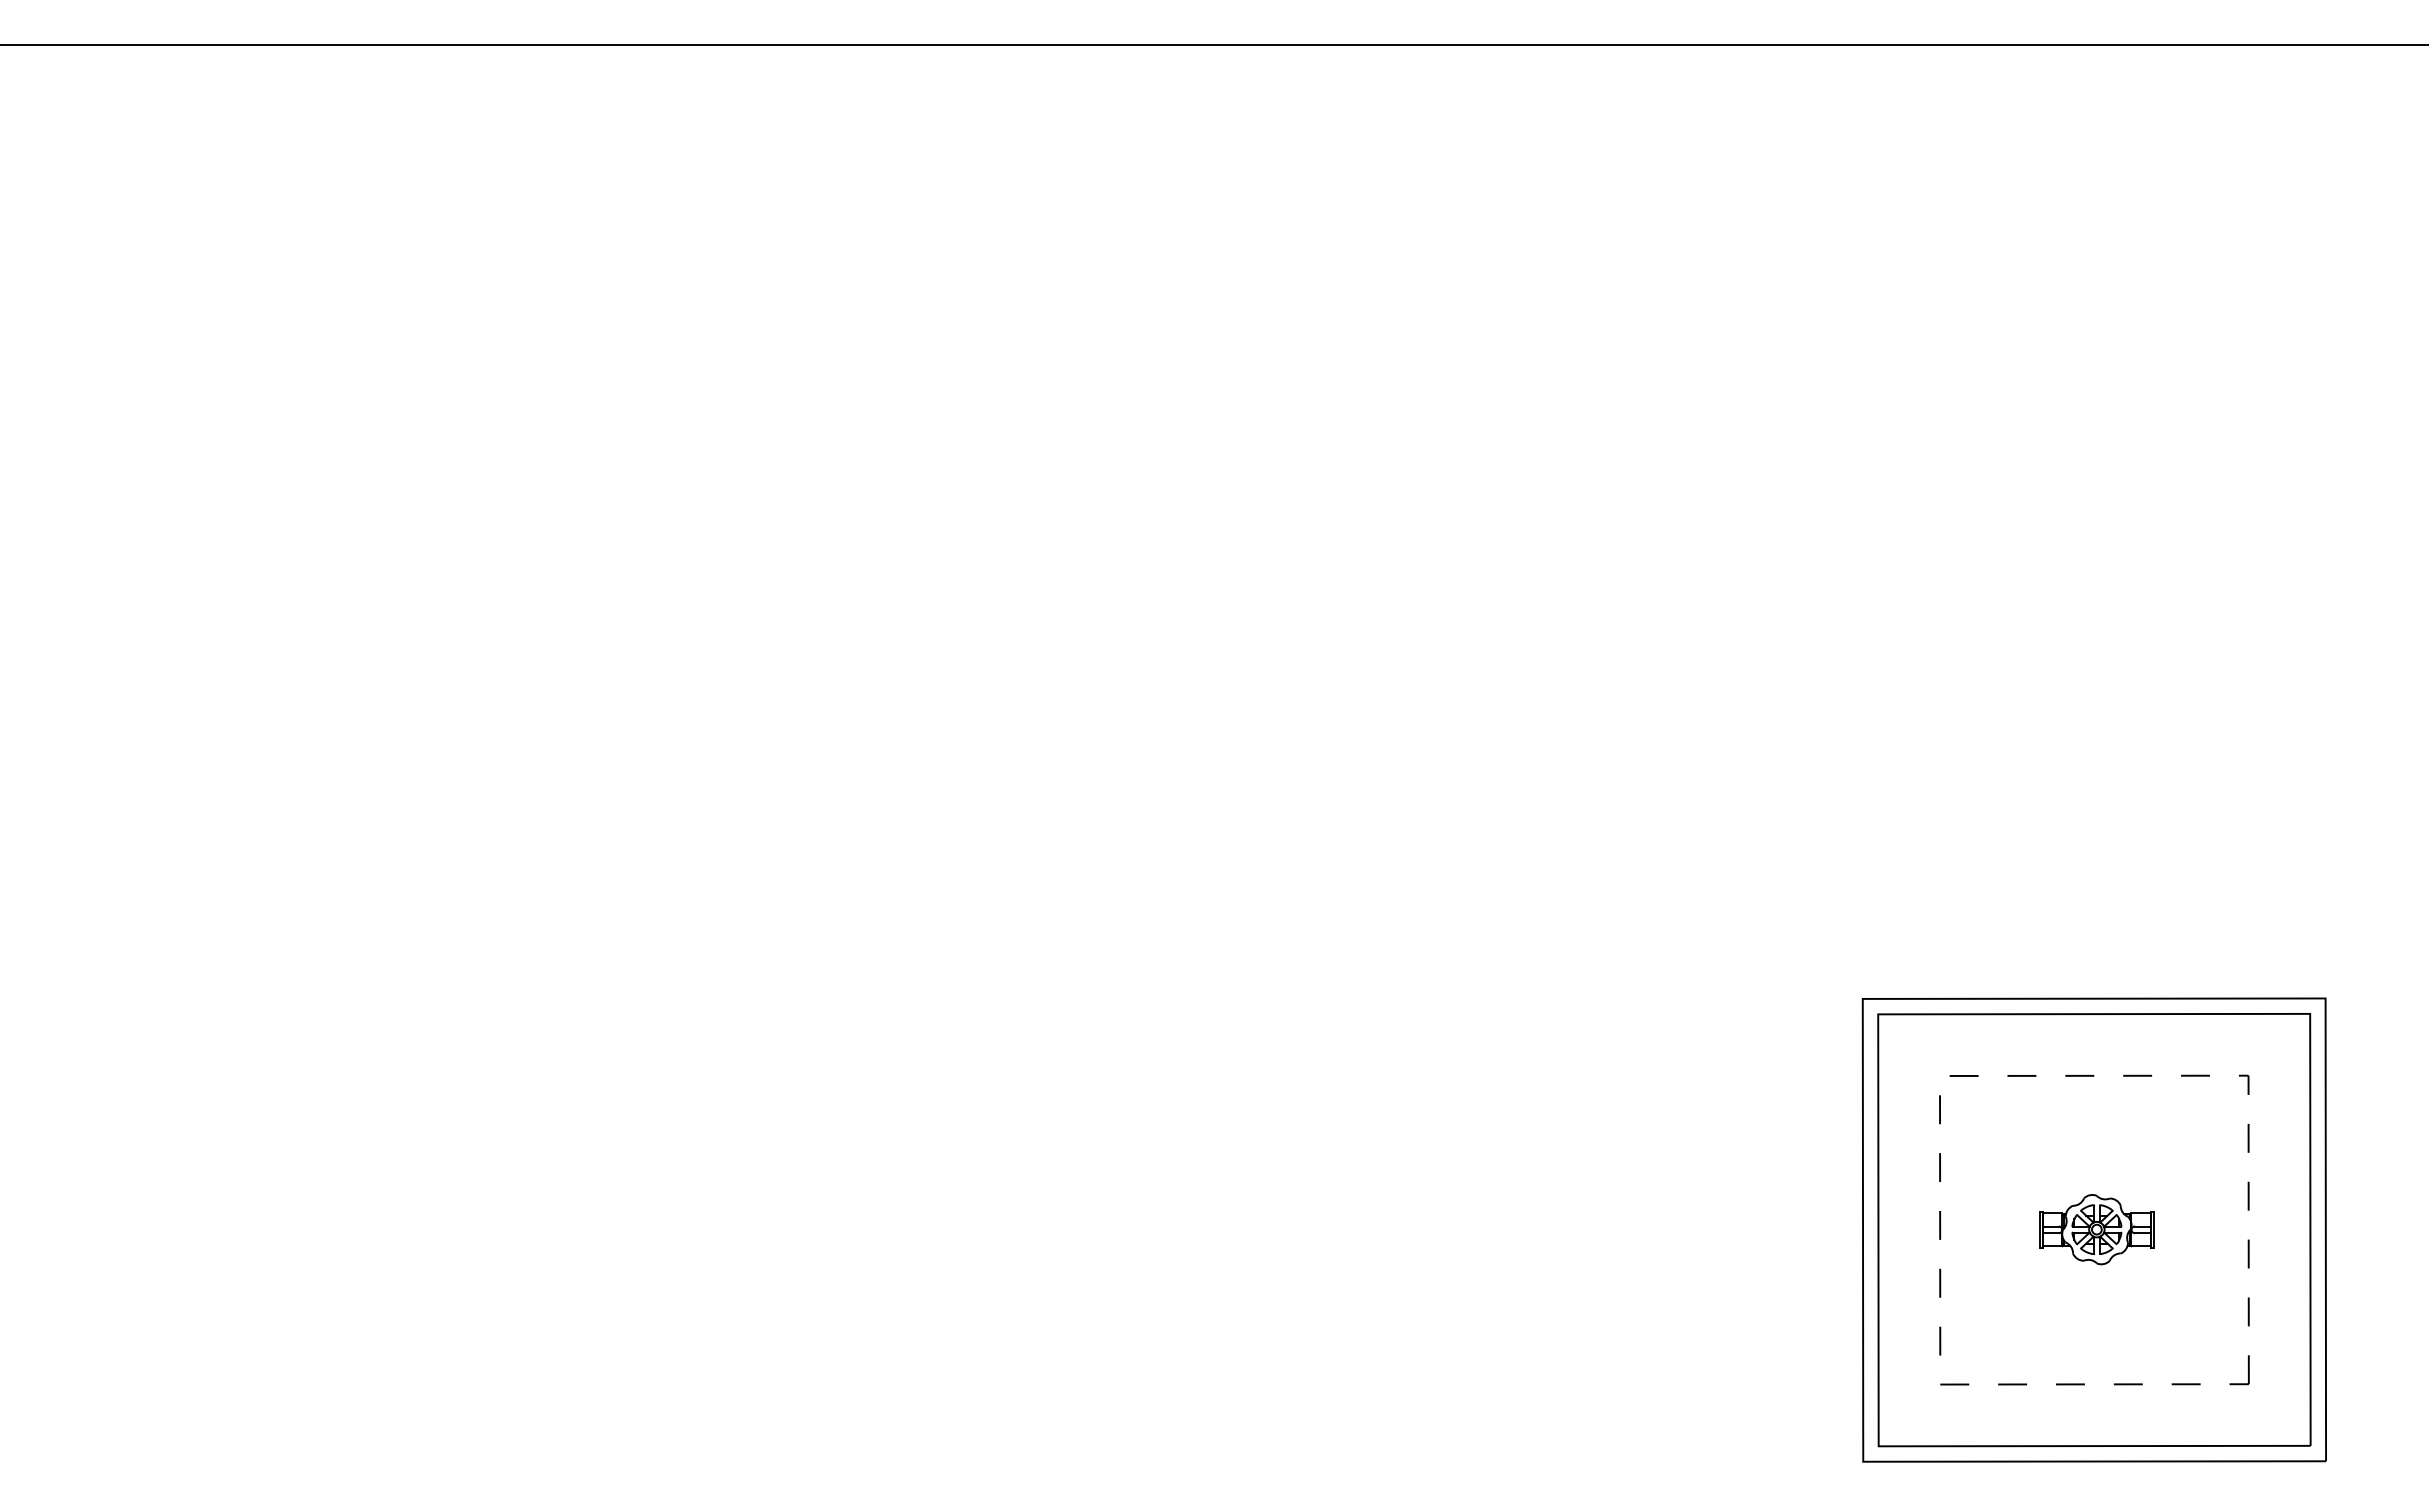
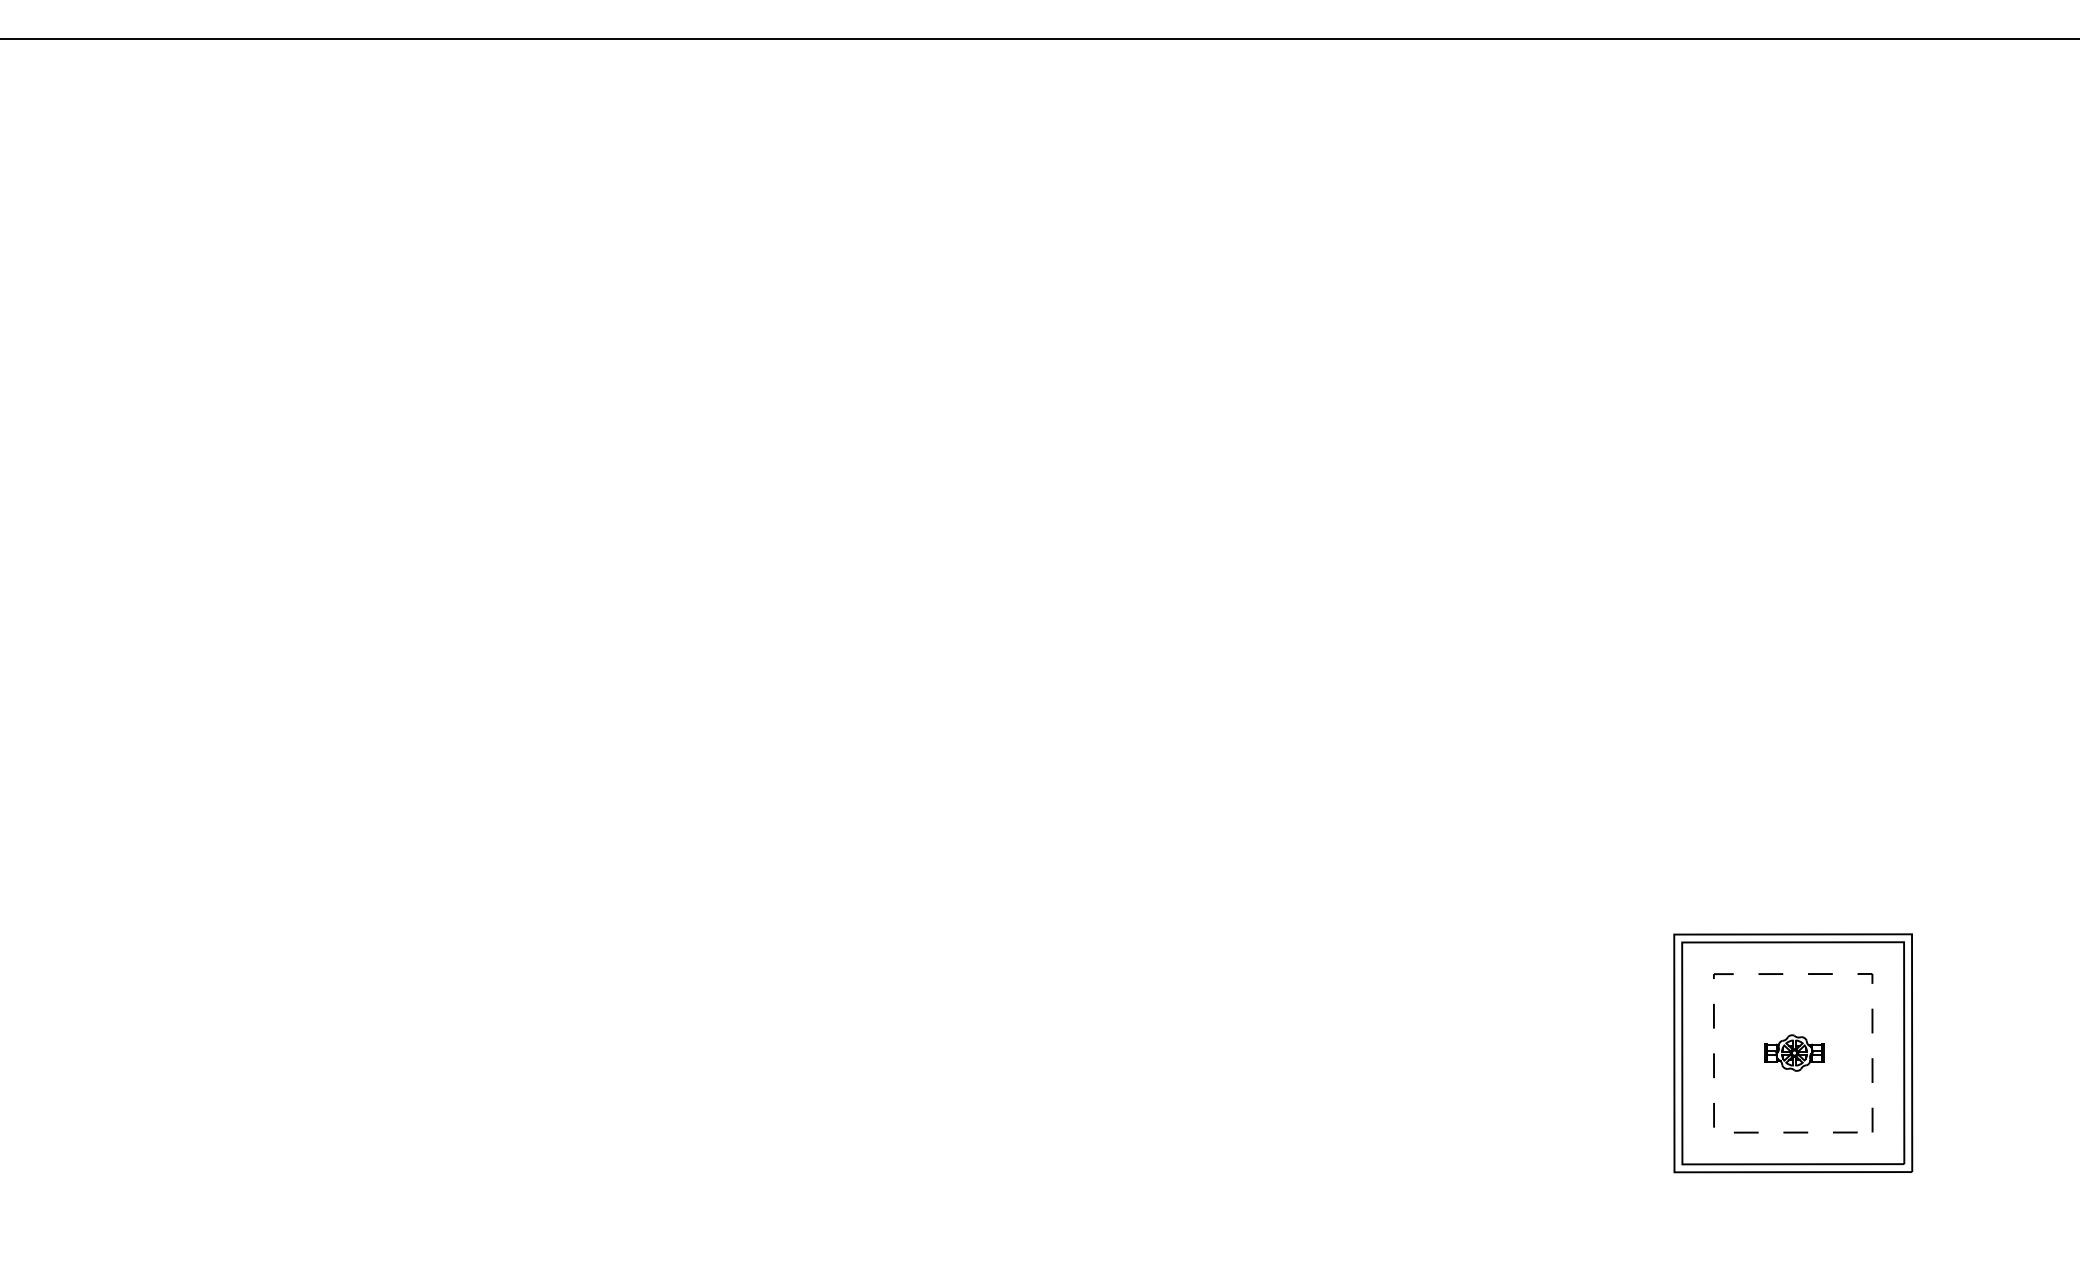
part: (2093, 1229) -> (1792, 1052), size x0.6

